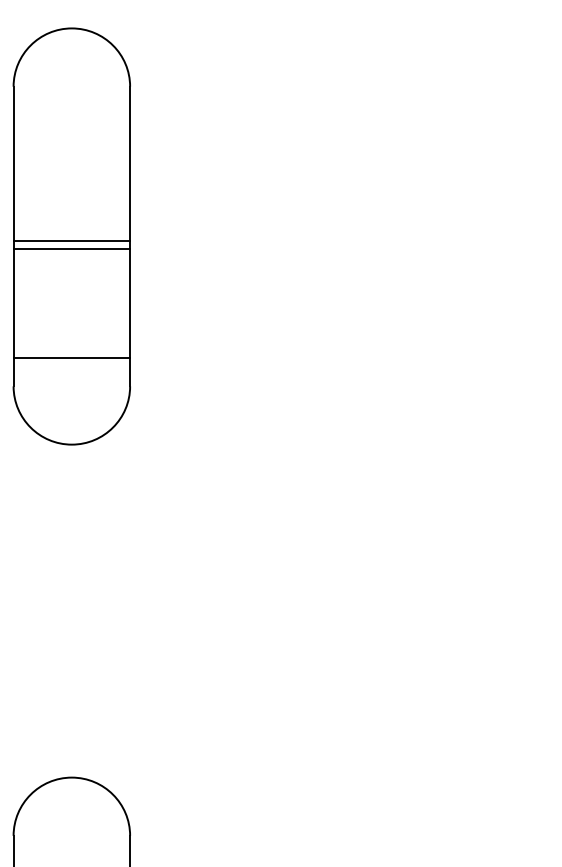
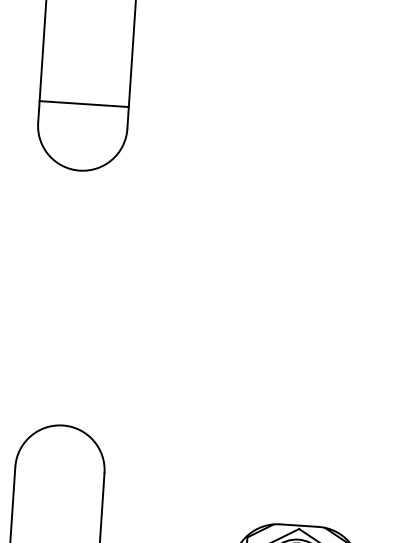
line: (71, 241) -> (89, 15), removed
line: (71, 249) -> (89, 21), removed

